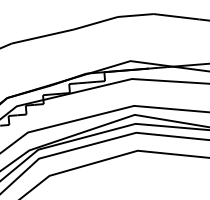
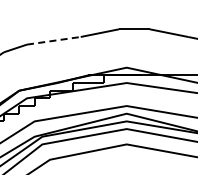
line: (43, 36) -> (54, 40), solid -> dashed

